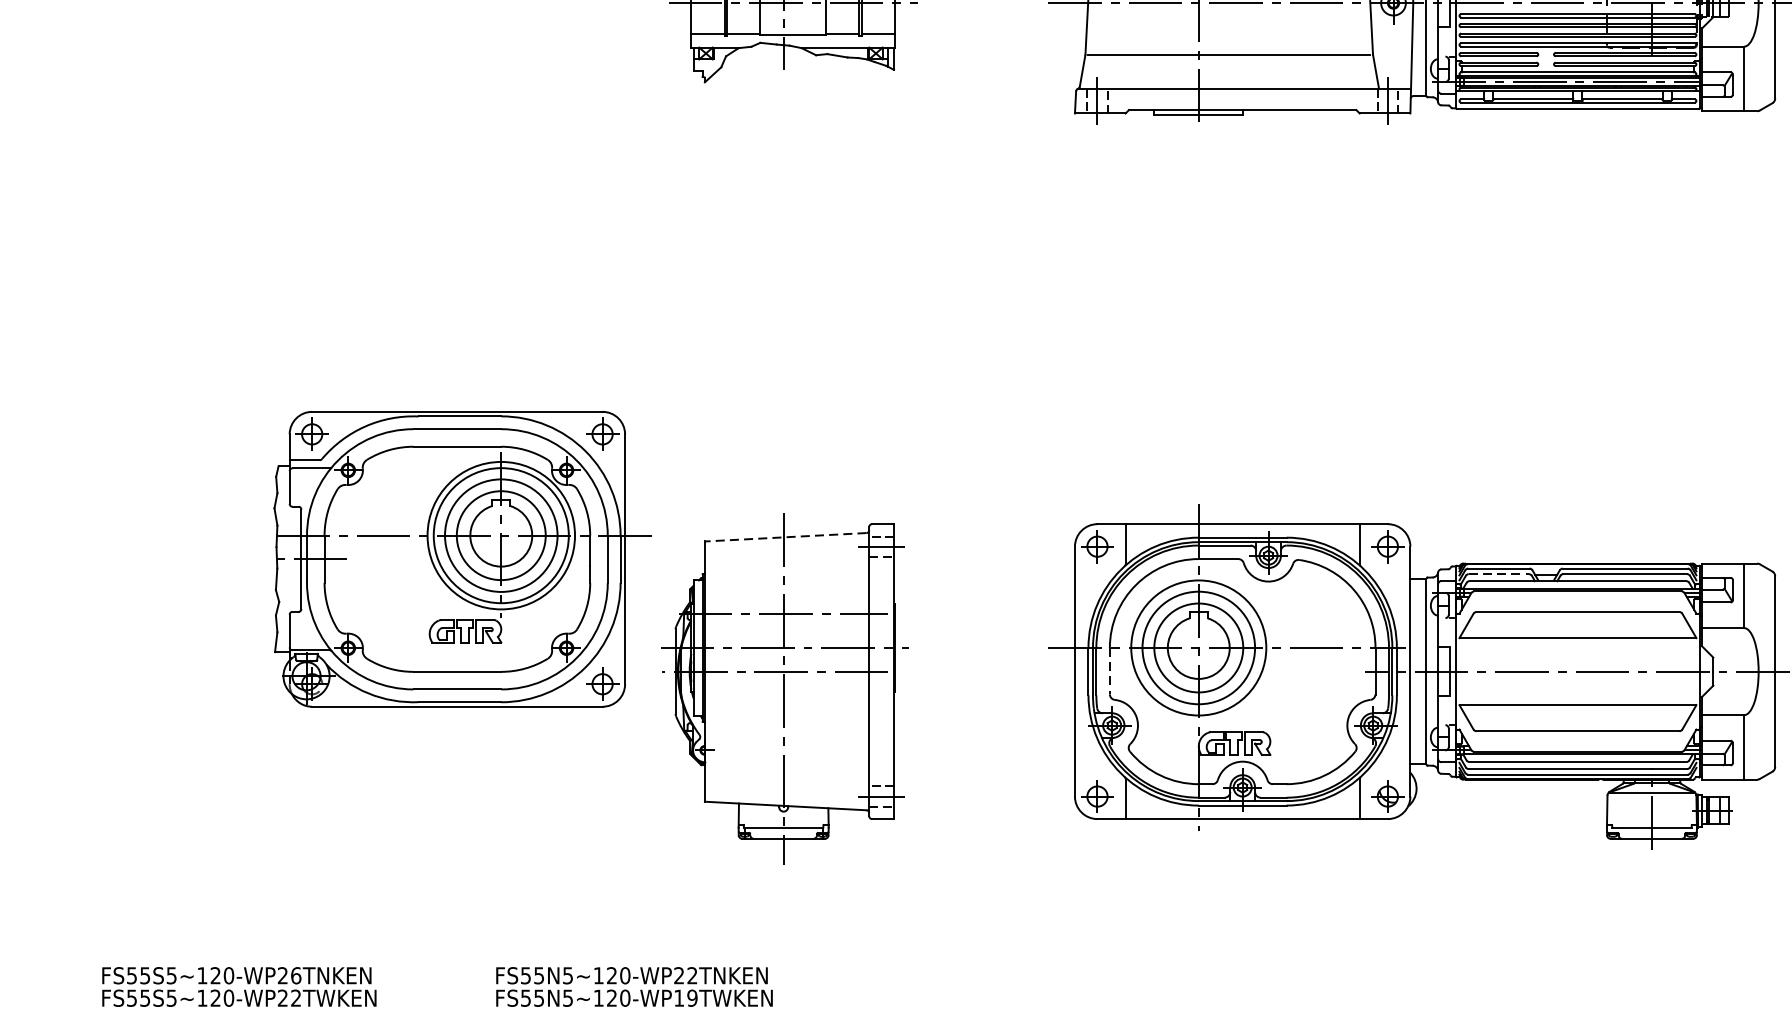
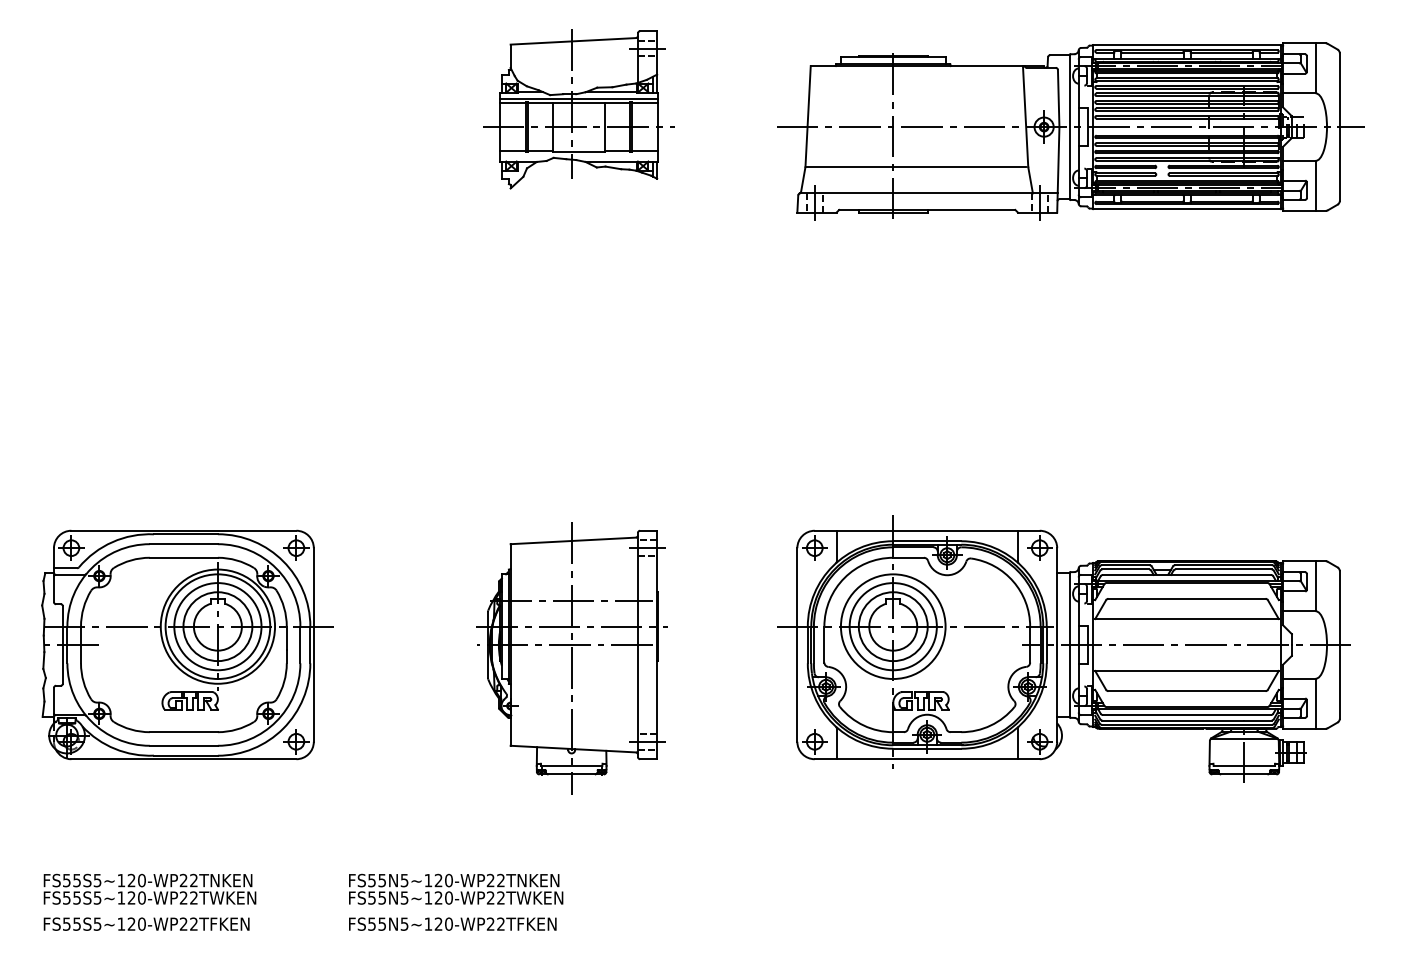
line: (786, 536) -> (573, 540), dashed -> solid
part: (462, 558) -> (187, 644), moved
line: (1499, 574) -> (1126, 569), dashed -> solid
line: (1110, 670) -> (824, 644), dashed -> solid
text: (296, 975) -> (194, 880), FS55S5~120-WP26TNKEN -> FS55S5~120-WP22TNKEN
text: (685, 997) -> (495, 897), FS55N5~120-WP19TWKEN -> FS55N5~120-WP22TWKEN

